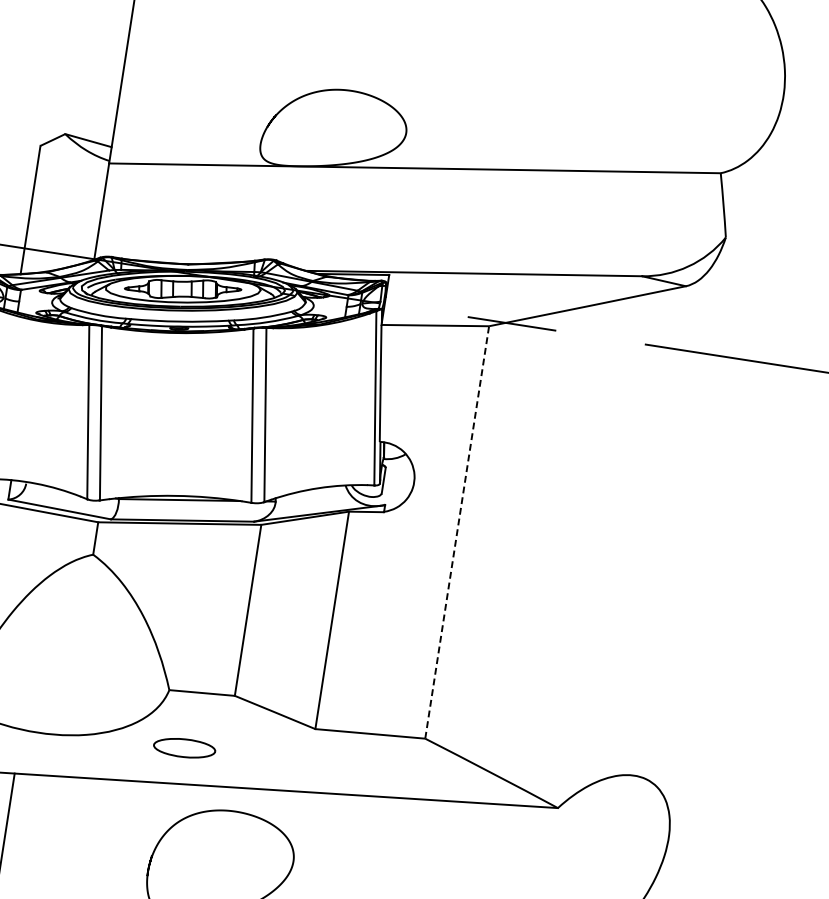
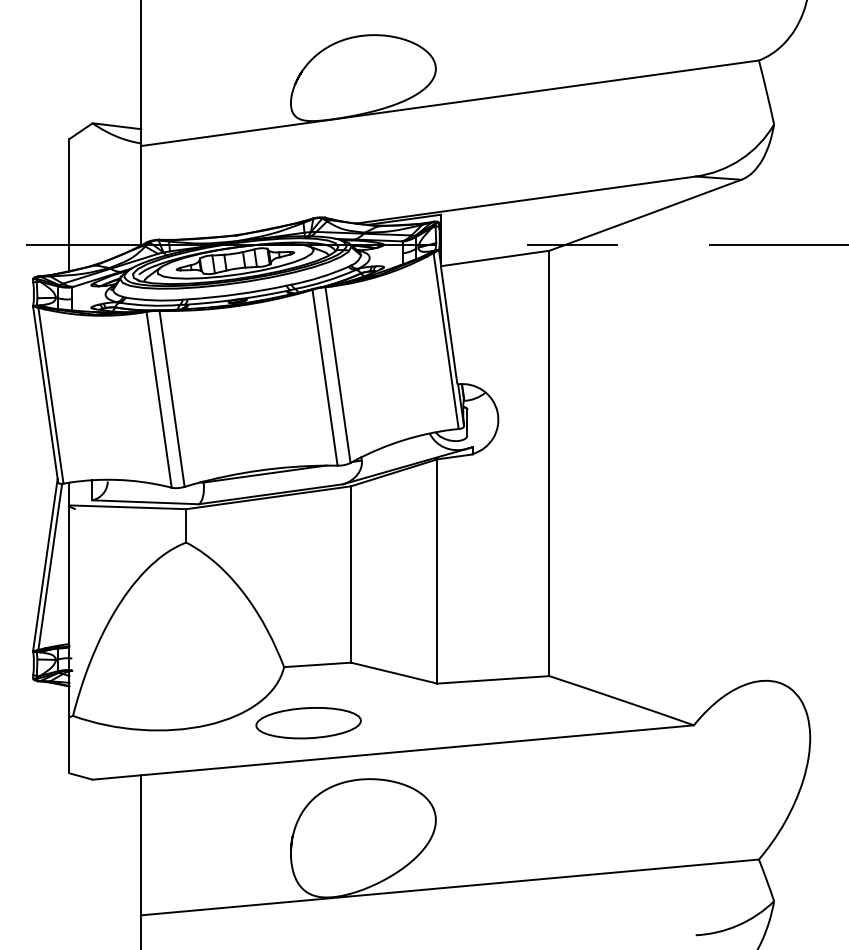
line: (457, 532) -> (549, 463), dashed -> solid
part: (184, 748) -> (308, 723), size x1.67

